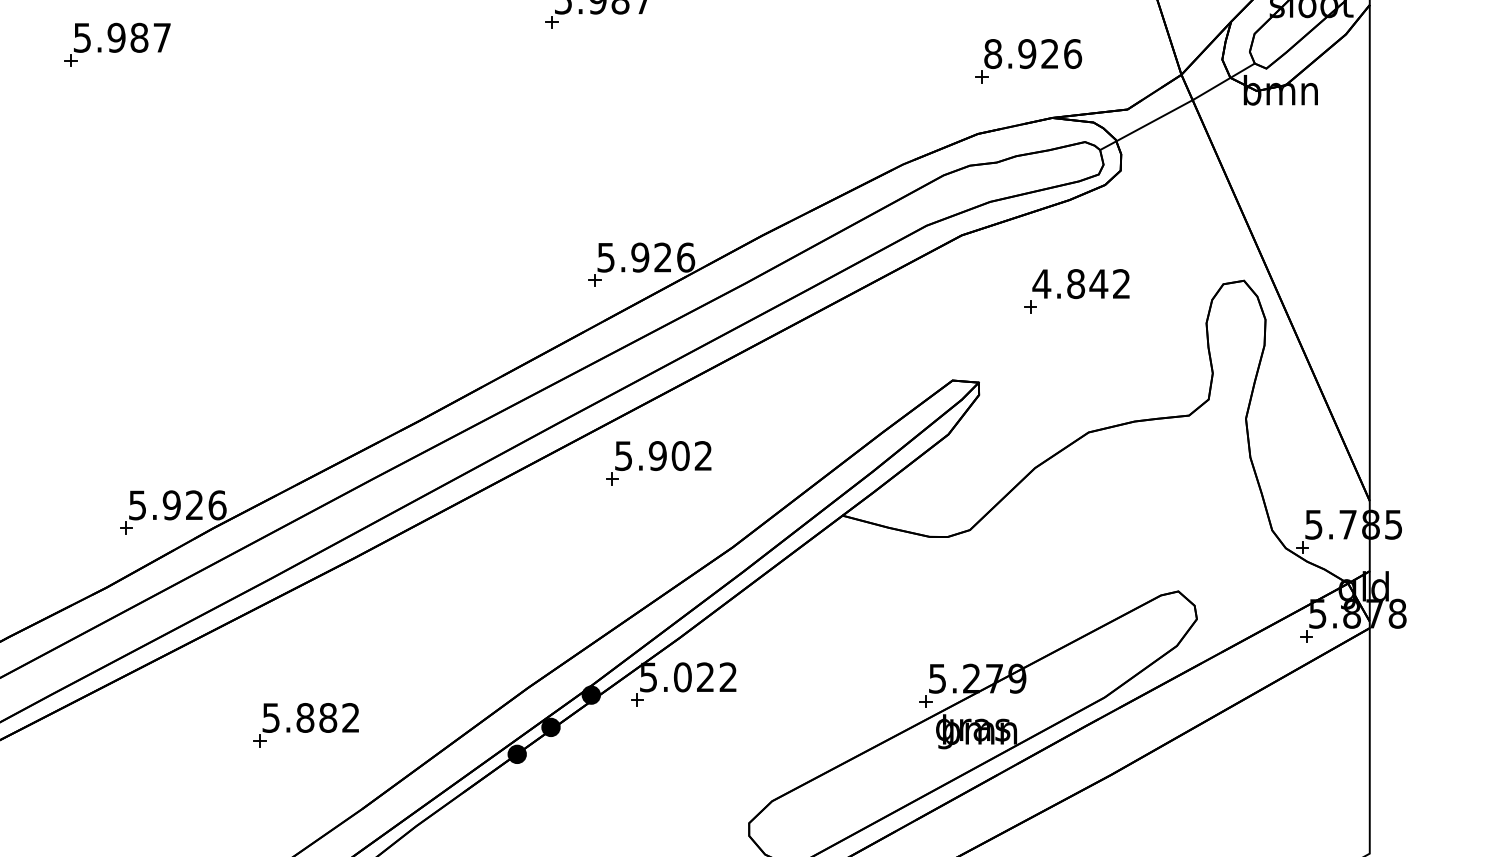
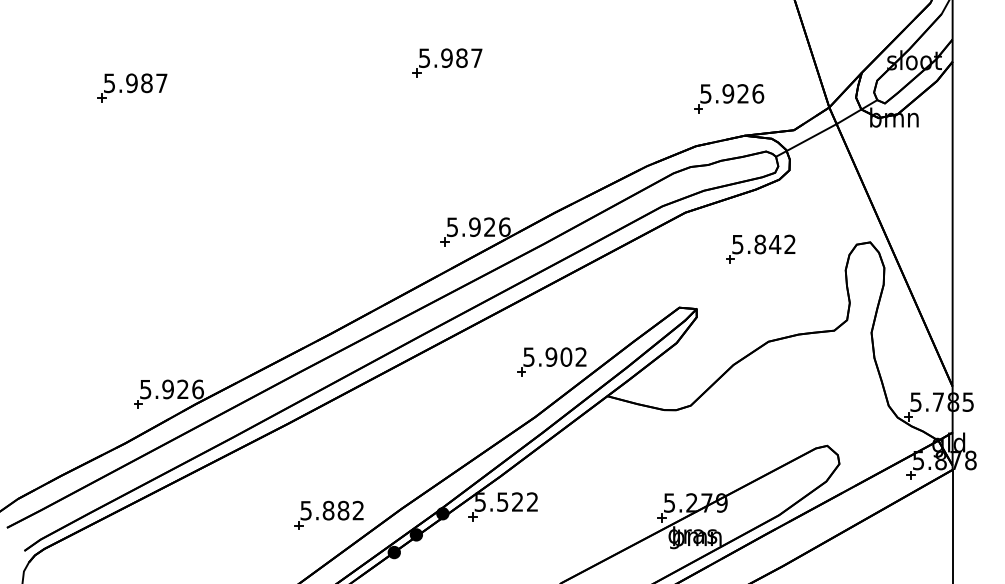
text: (992, 53) -> (705, 93), 8.926 -> 5.926
text: (1041, 283) -> (737, 244), 4.842 -> 5.842
part: (658, 462) -> (551, 361), moved
text: (682, 676) -> (502, 501), 5.022 -> 5.522
part: (305, 723) -> (328, 514), moved

